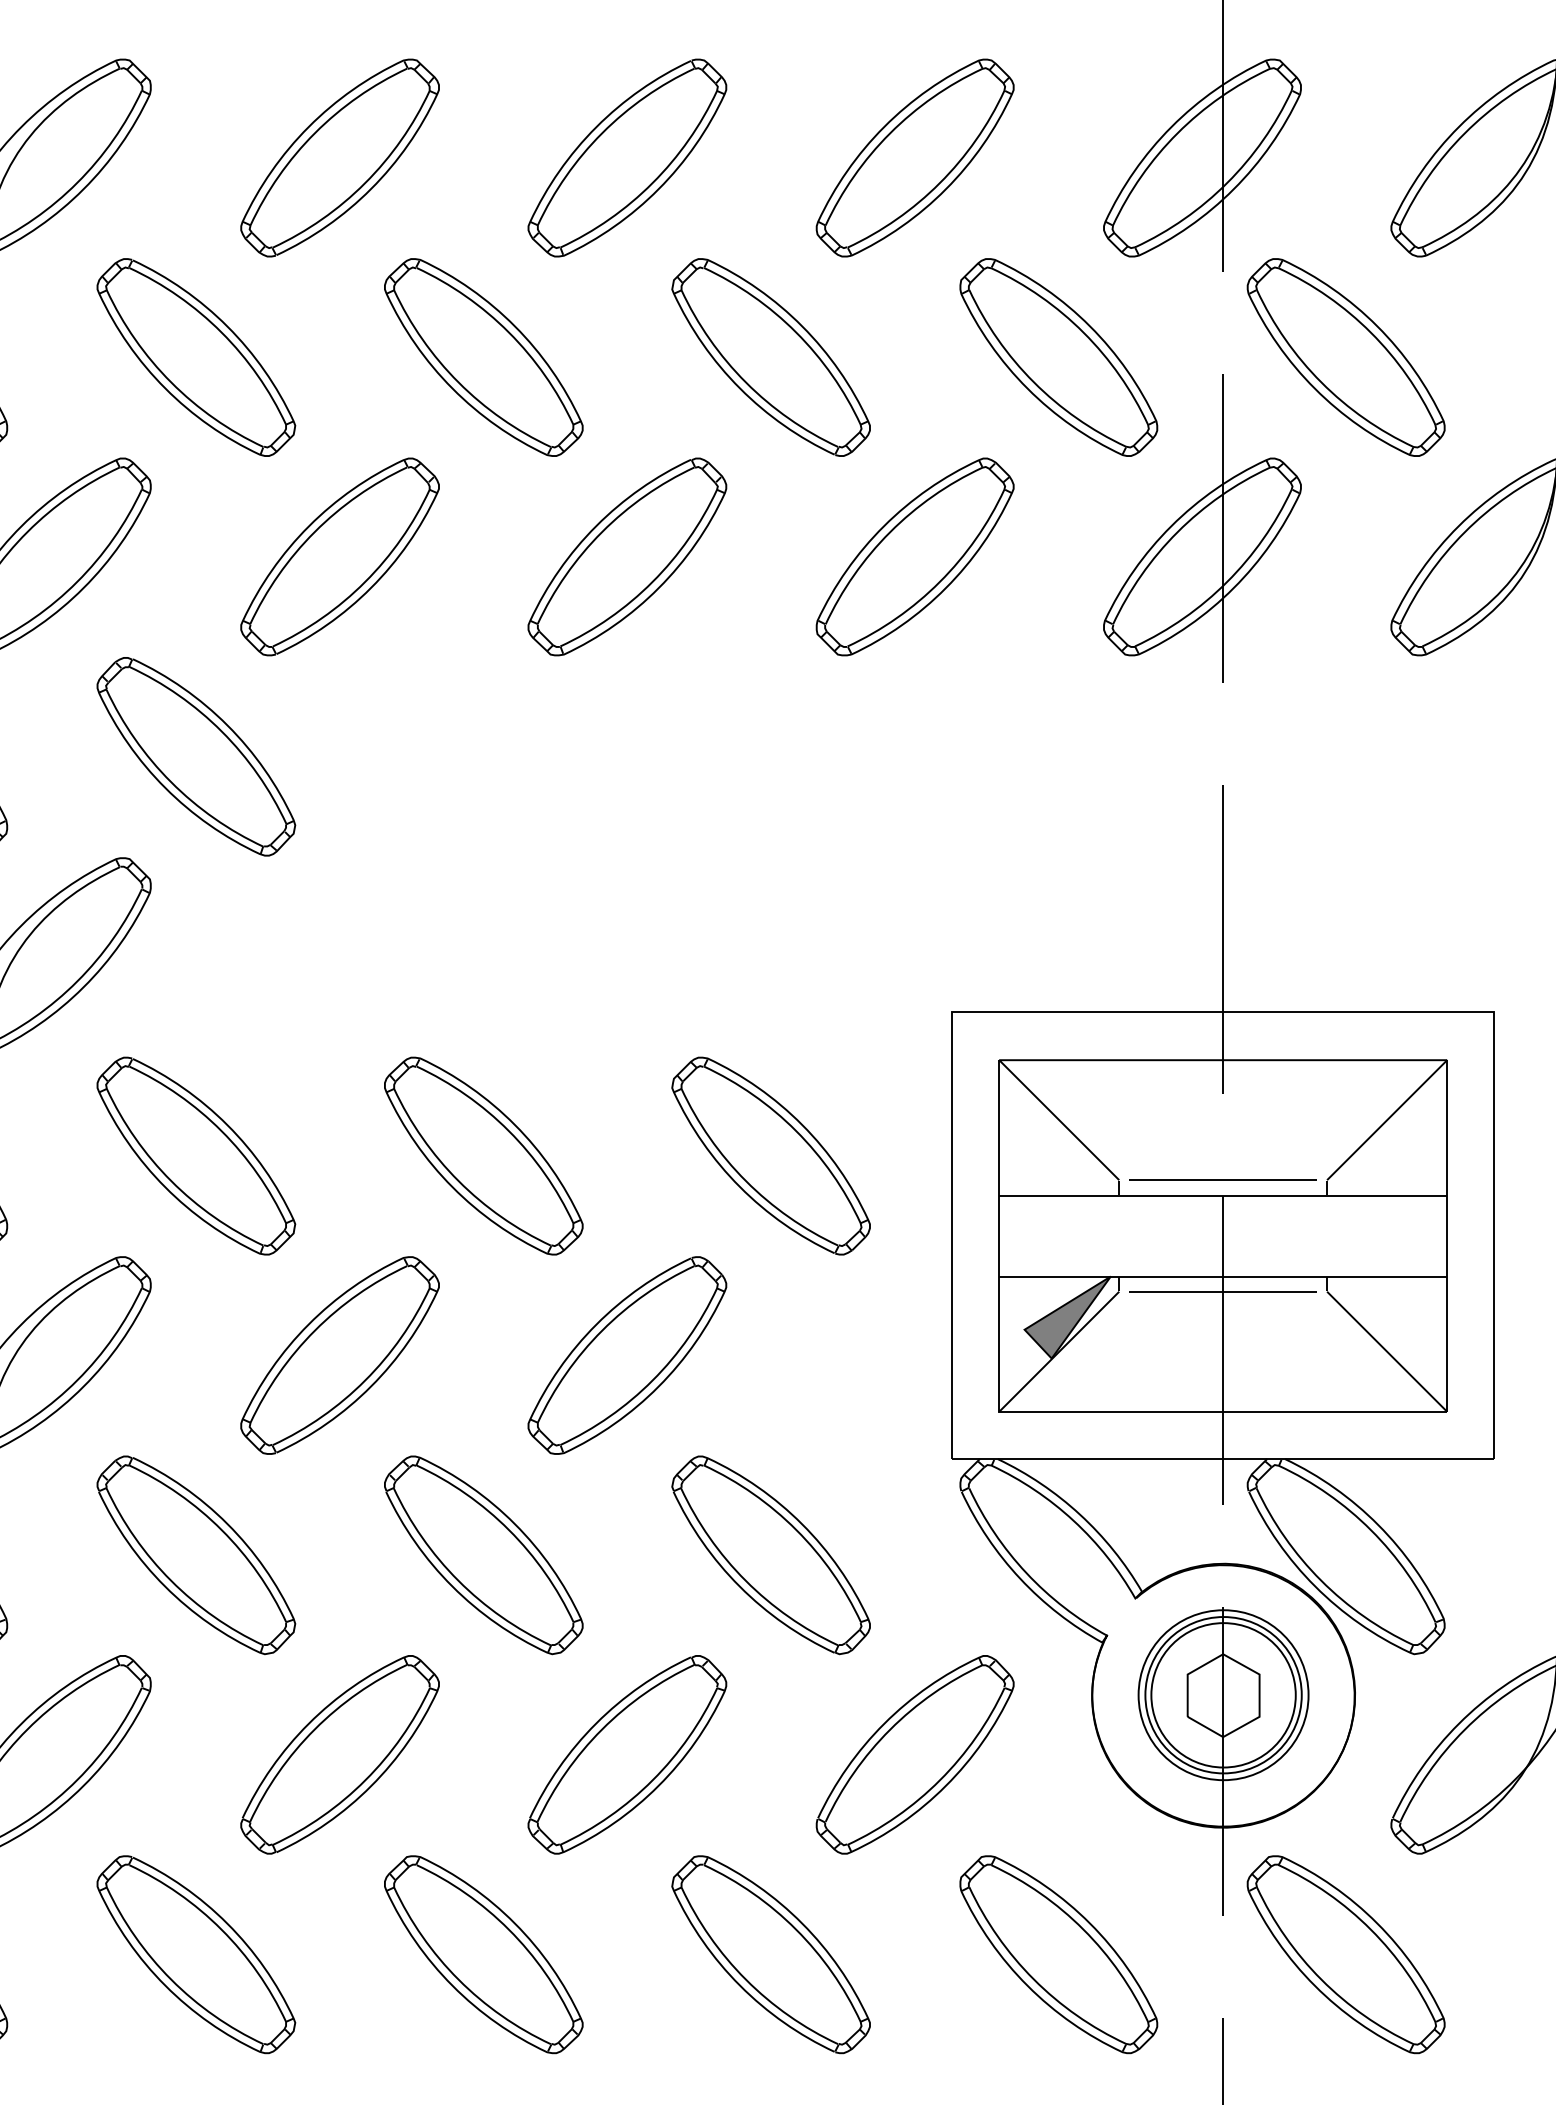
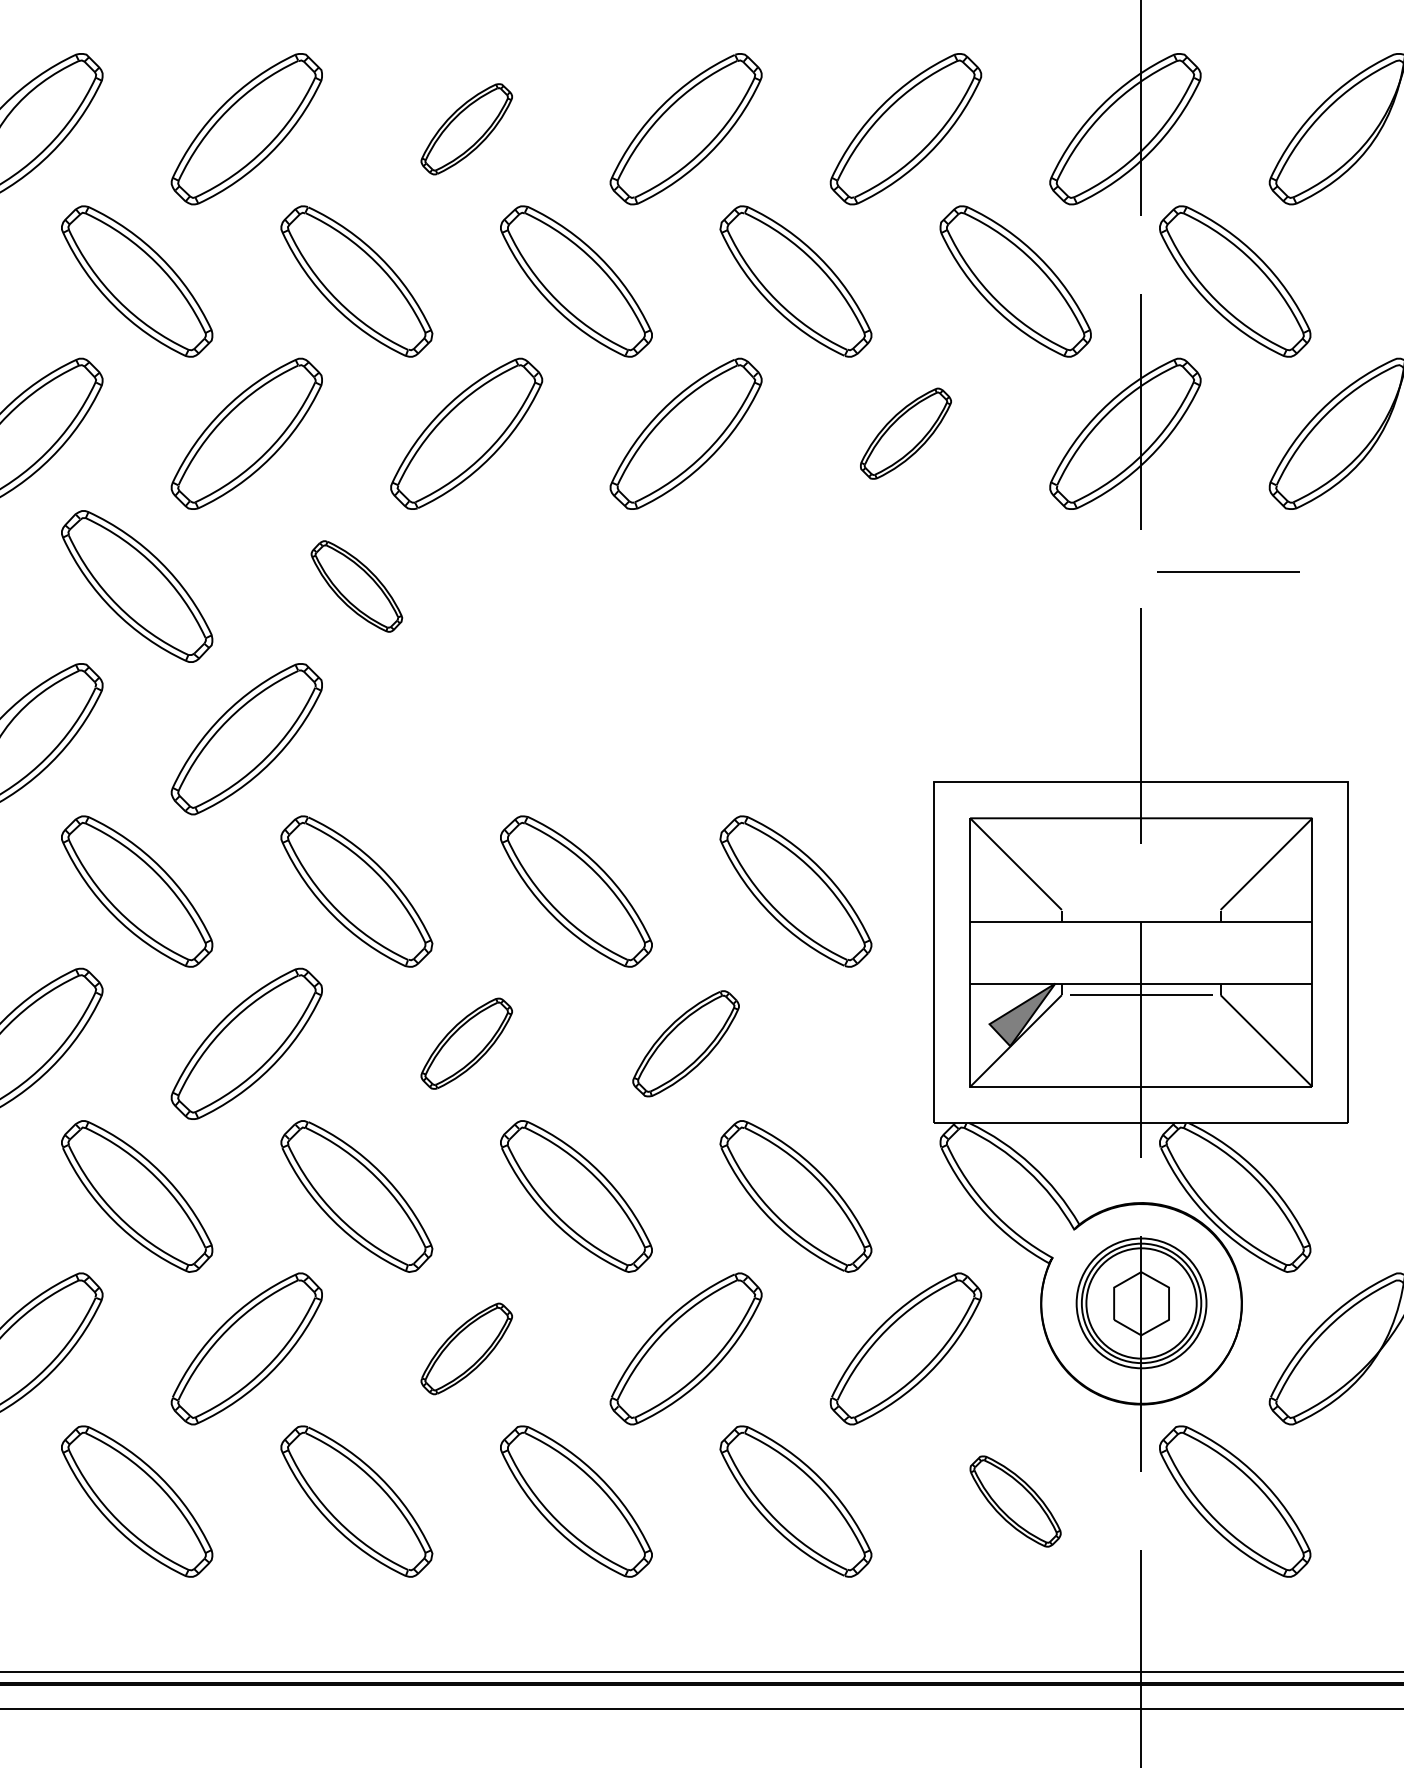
part: (339, 158) -> (466, 129), size x0.6
part: (914, 556) -> (905, 433), size x0.6
part: (195, 756) -> (356, 586), size x0.6
line: (1223, 1179) -> (1228, 571), moved
part: (339, 1354) -> (466, 1043), size x0.6
part: (626, 1354) -> (685, 1043), size x0.7
part: (339, 1754) -> (466, 1348), size x0.6
part: (1058, 1954) -> (1015, 1501), size x0.6

